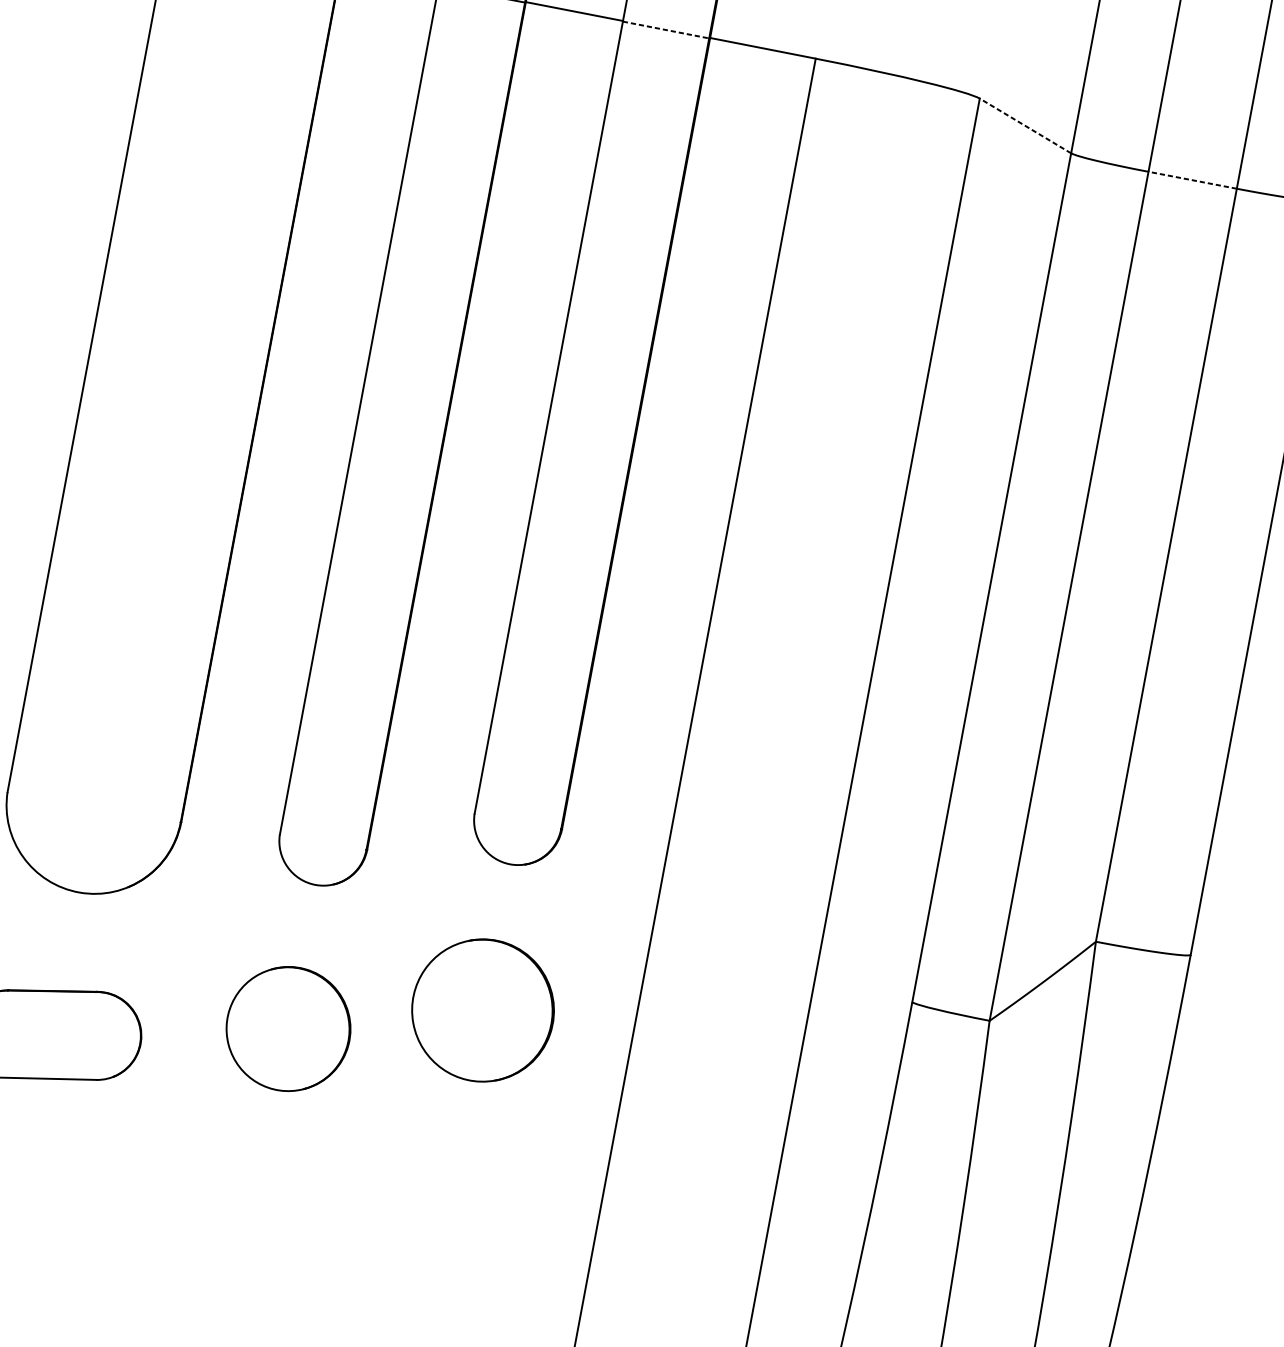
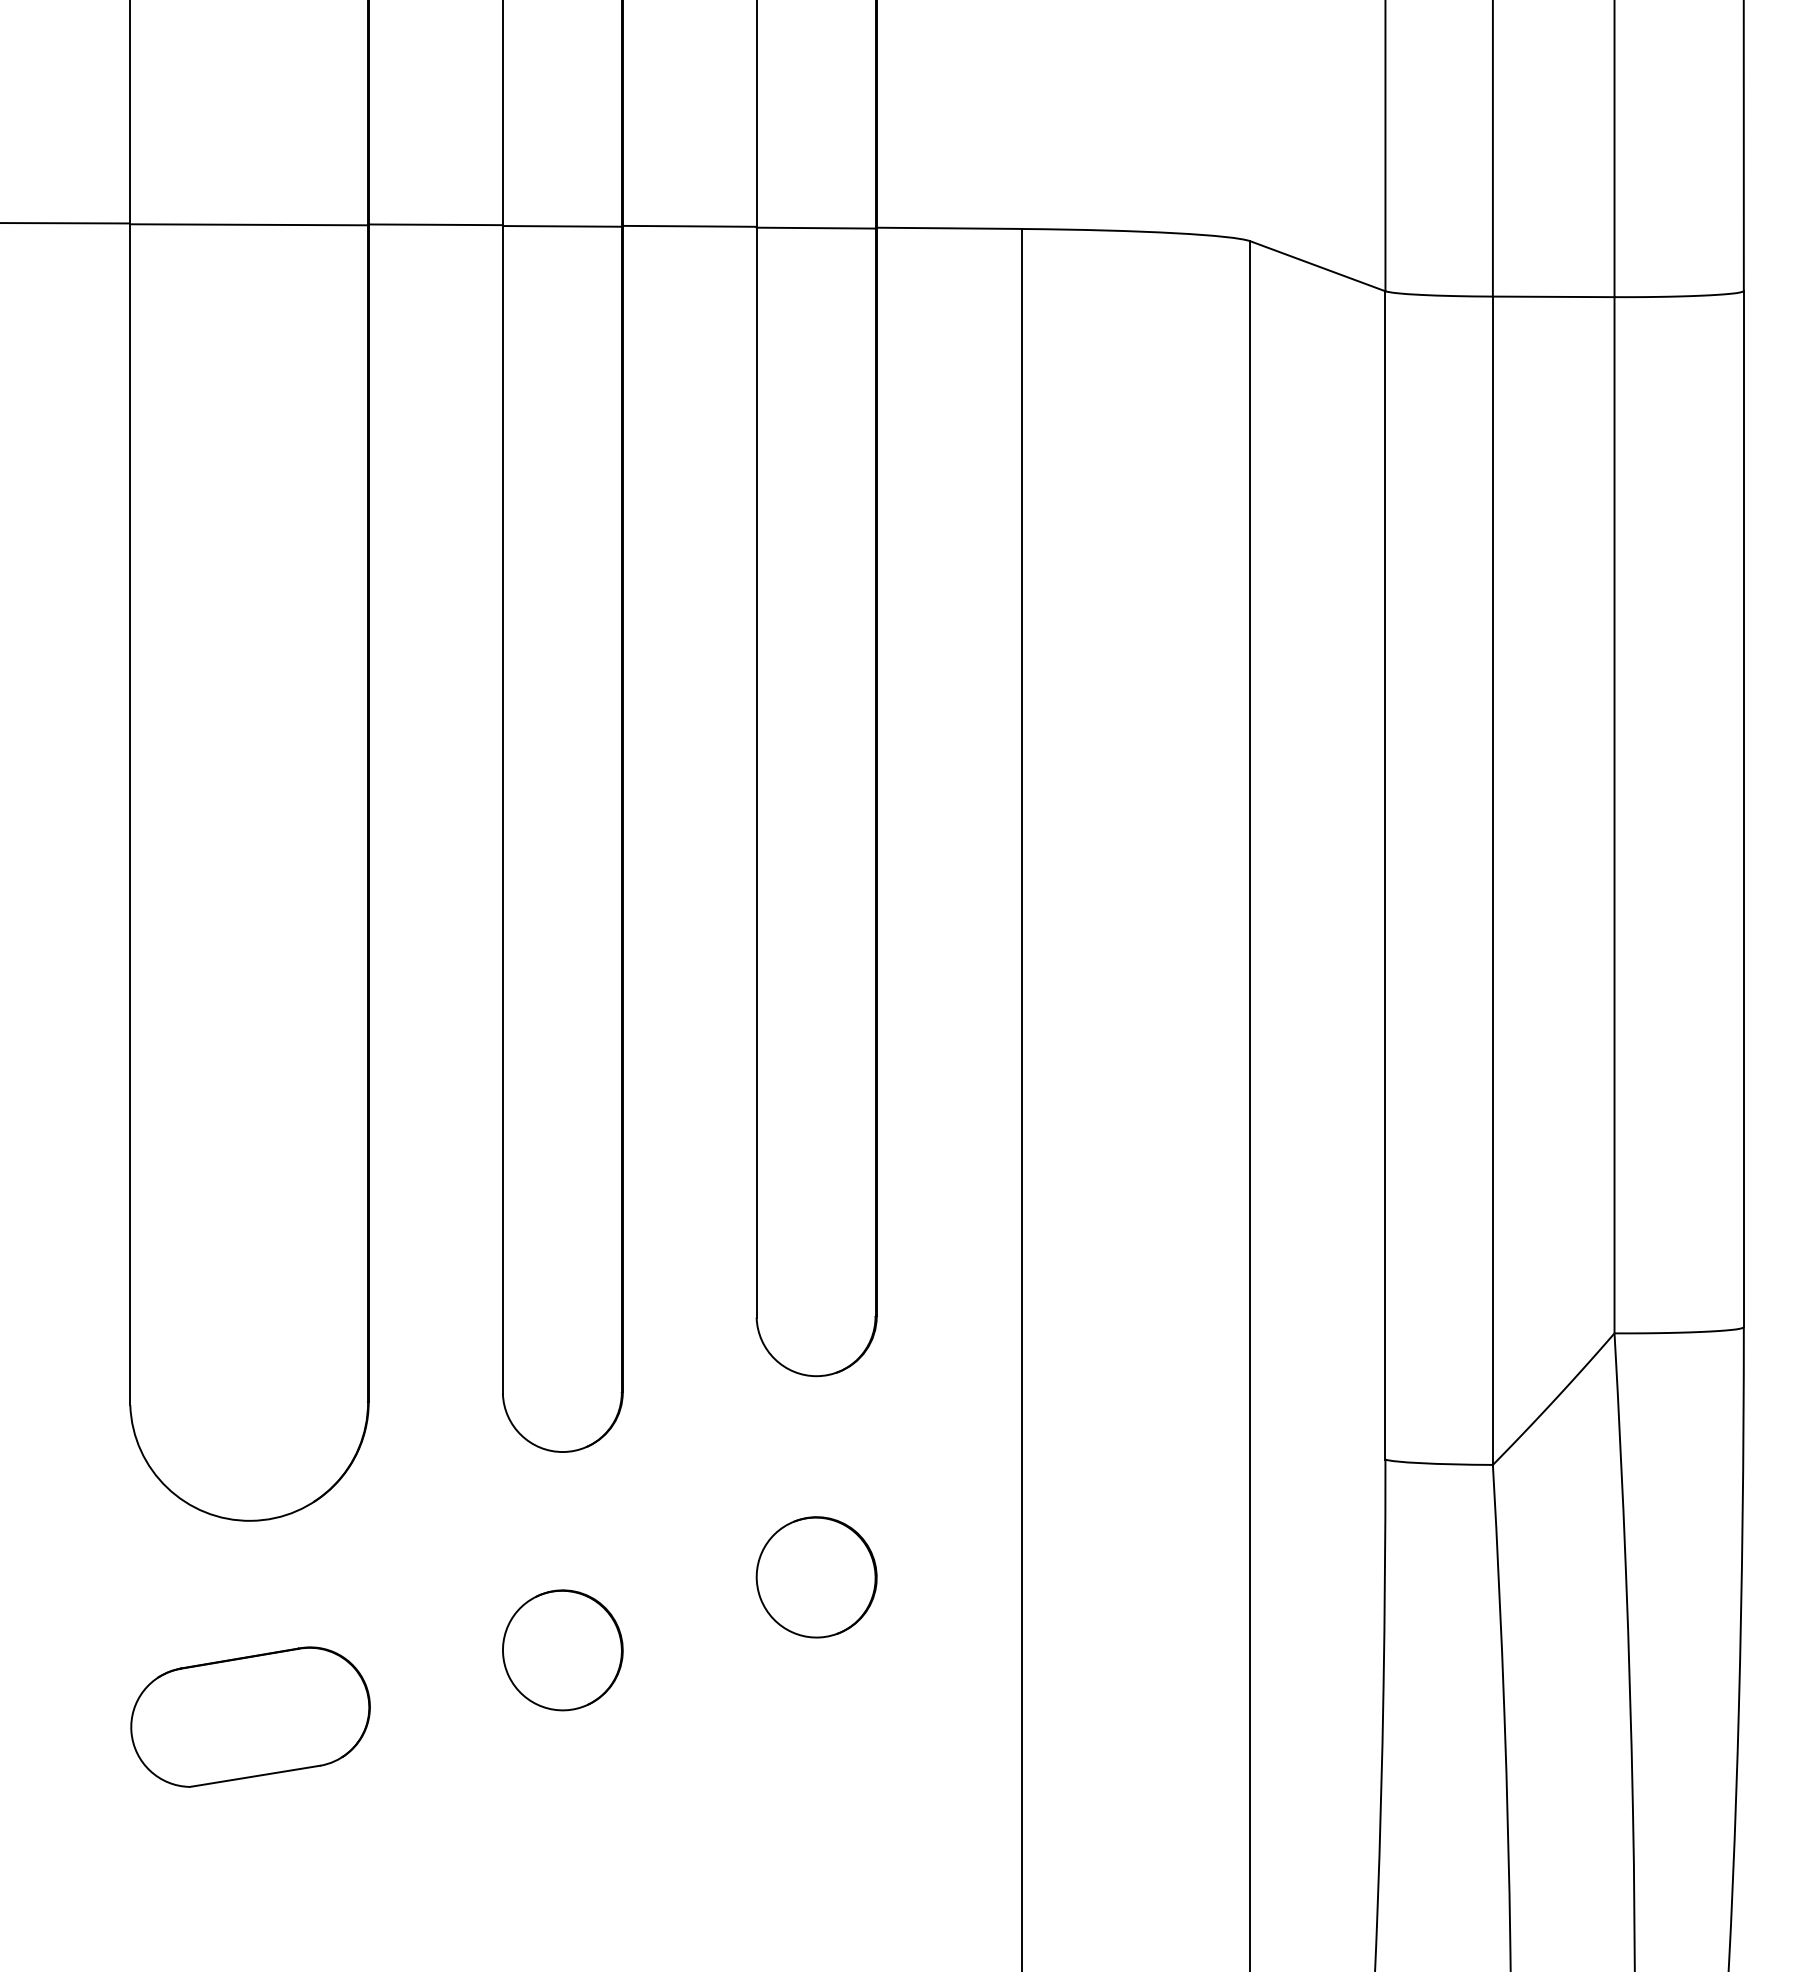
line: (666, 30) -> (816, 228), dashed -> solid
line: (1025, 126) -> (1317, 266), dashed -> solid
line: (1192, 179) -> (1553, 296), dashed -> solid
part: (482, 1010) -> (816, 1577), size x0.62
part: (288, 1029) -> (562, 1650), size x0.71

